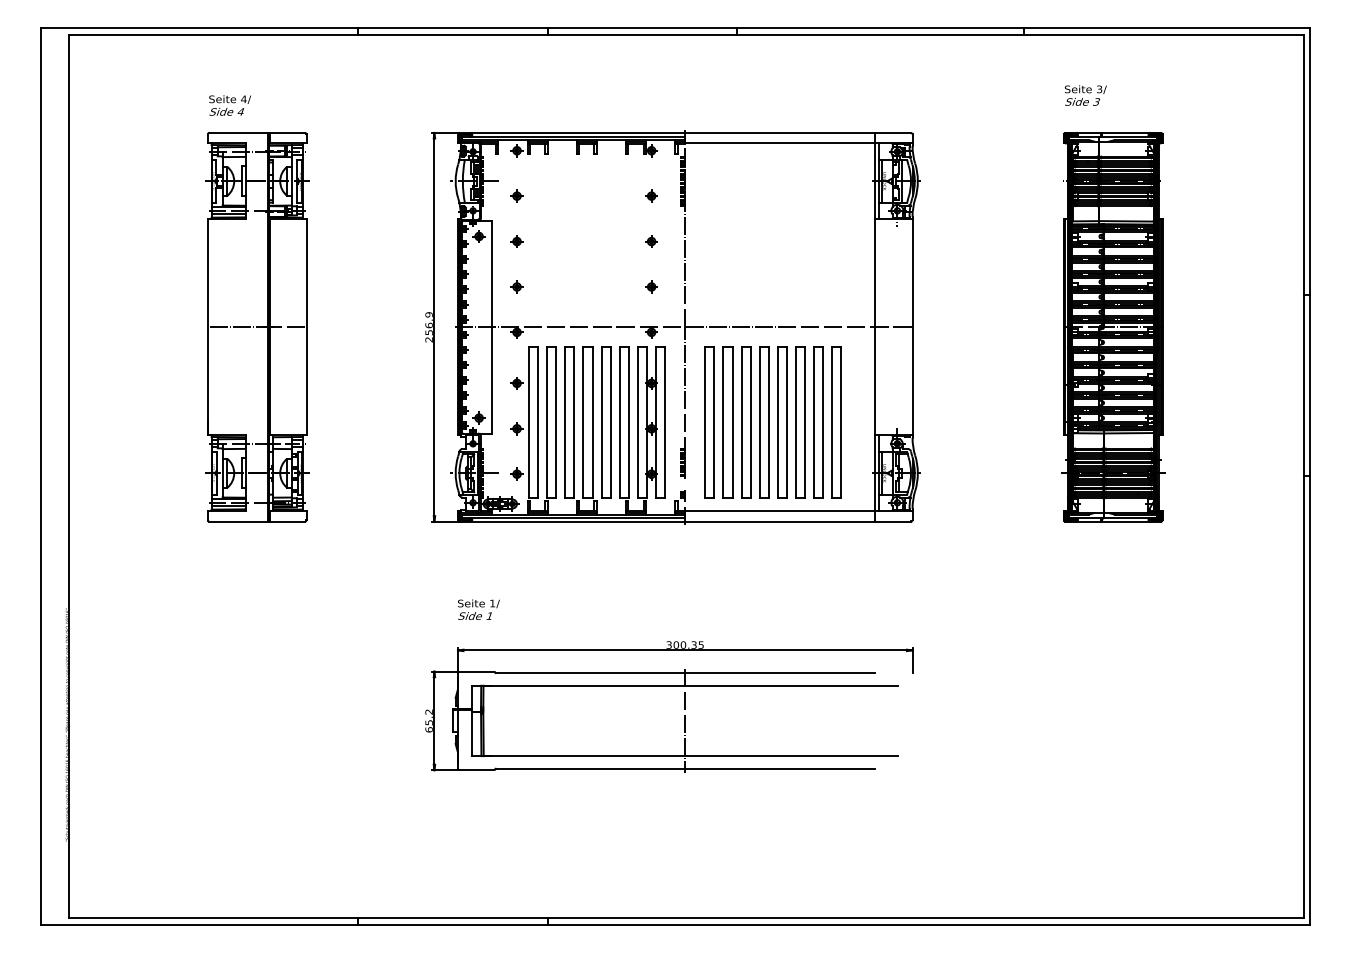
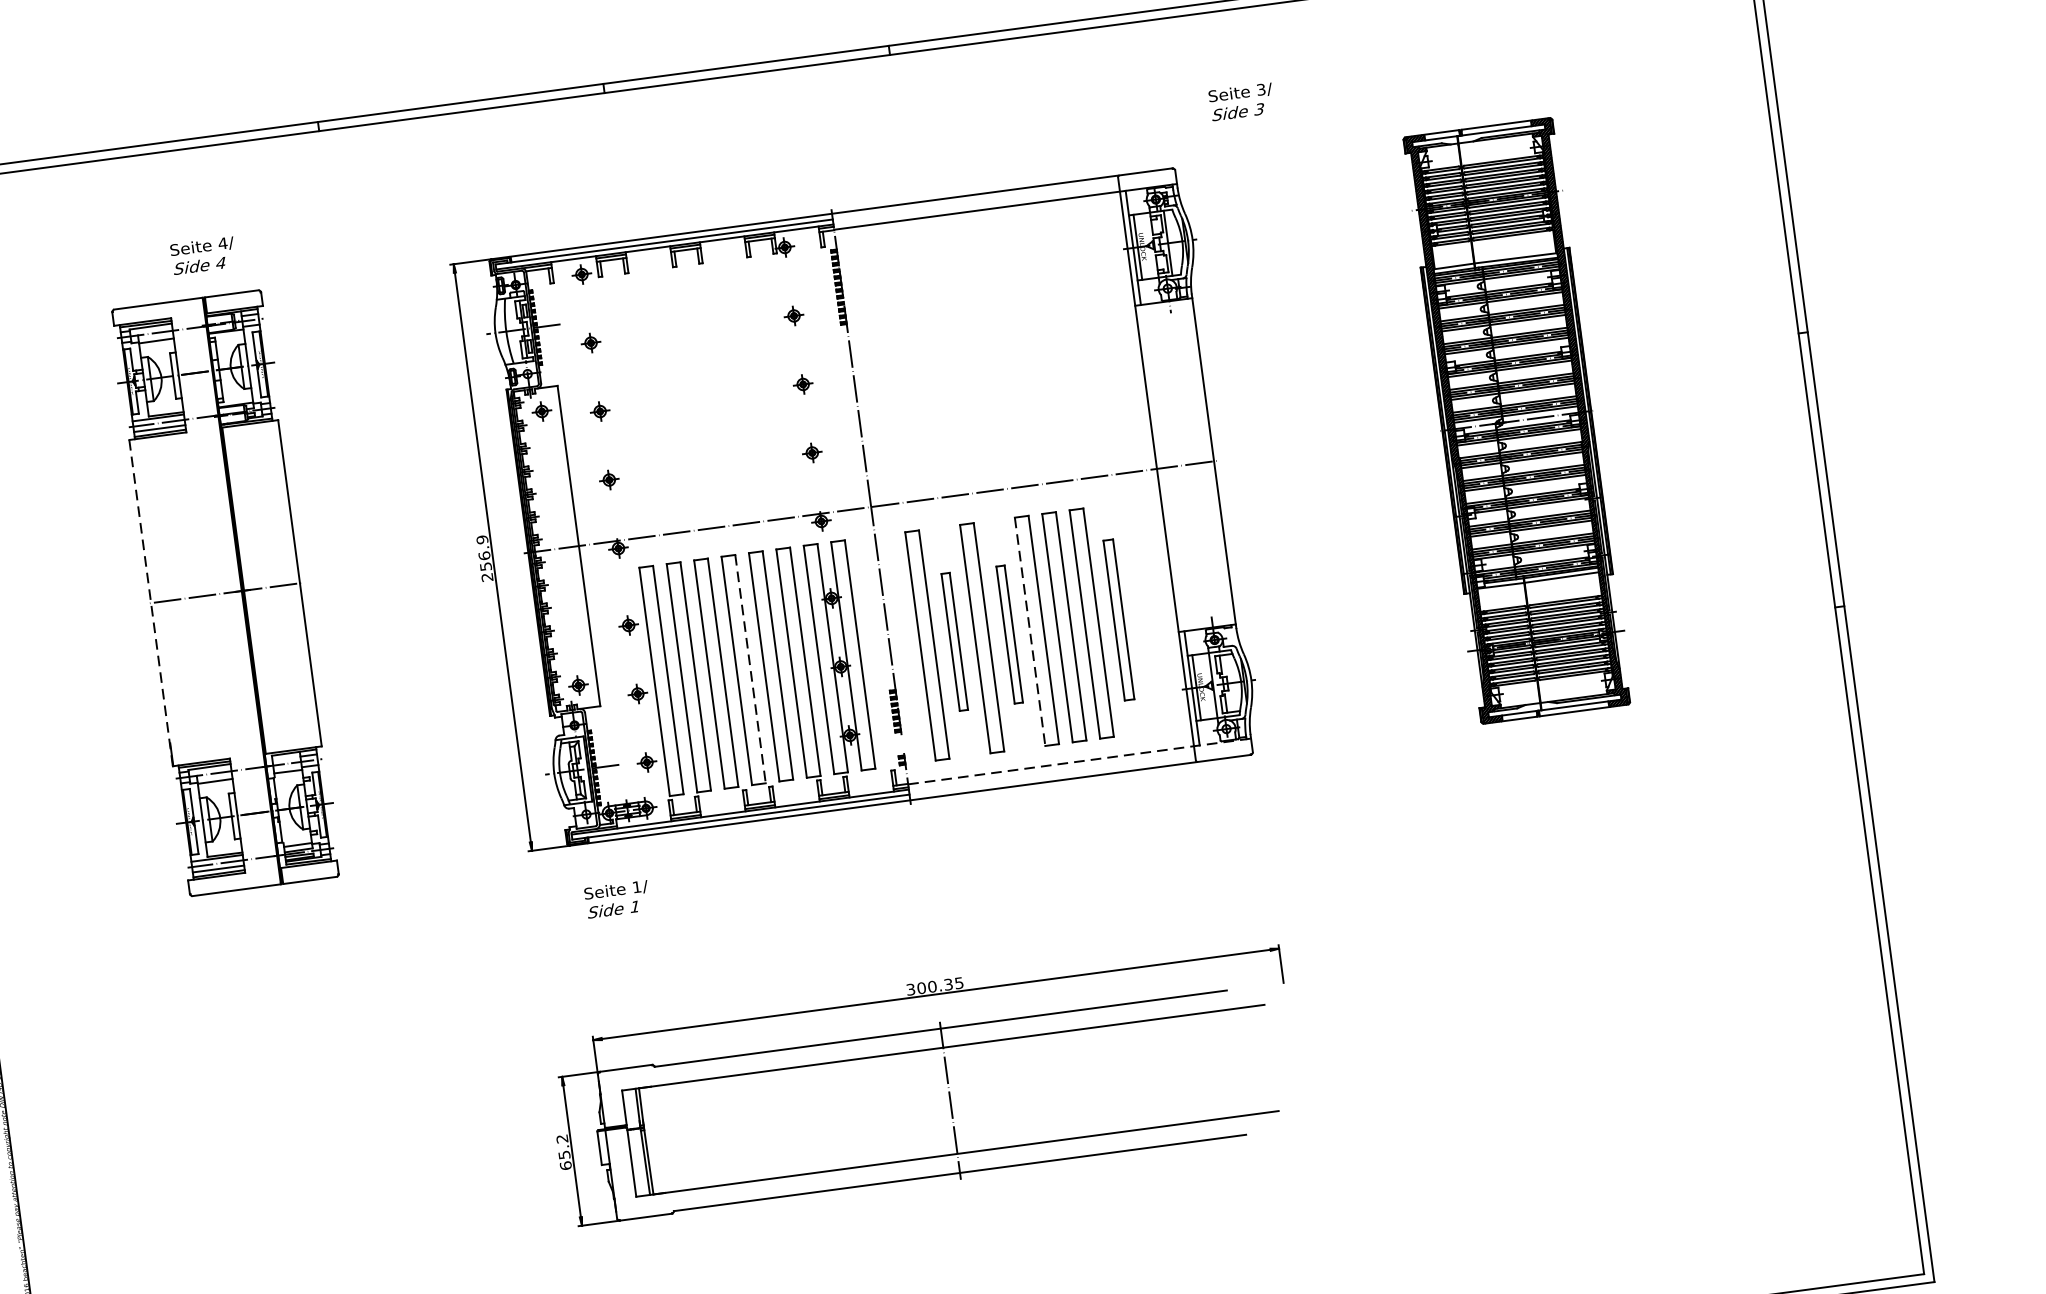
text: (1085, 95) -> (1241, 101), moved
text: (229, 105) -> (202, 255), moved
line: (207, 327) -> (150, 603), solid -> dashed
line: (592, 422) -> (750, 669), solid -> dashed
part: (727, 422) -> (954, 642), size x0.6
part: (764, 422) -> (1009, 634), size x0.6
line: (777, 422) -> (1029, 632), solid -> dashed
part: (836, 422) -> (1118, 620), size x0.7
line: (798, 511) -> (1079, 762), solid -> dashed
text: (478, 609) -> (616, 898), moved

